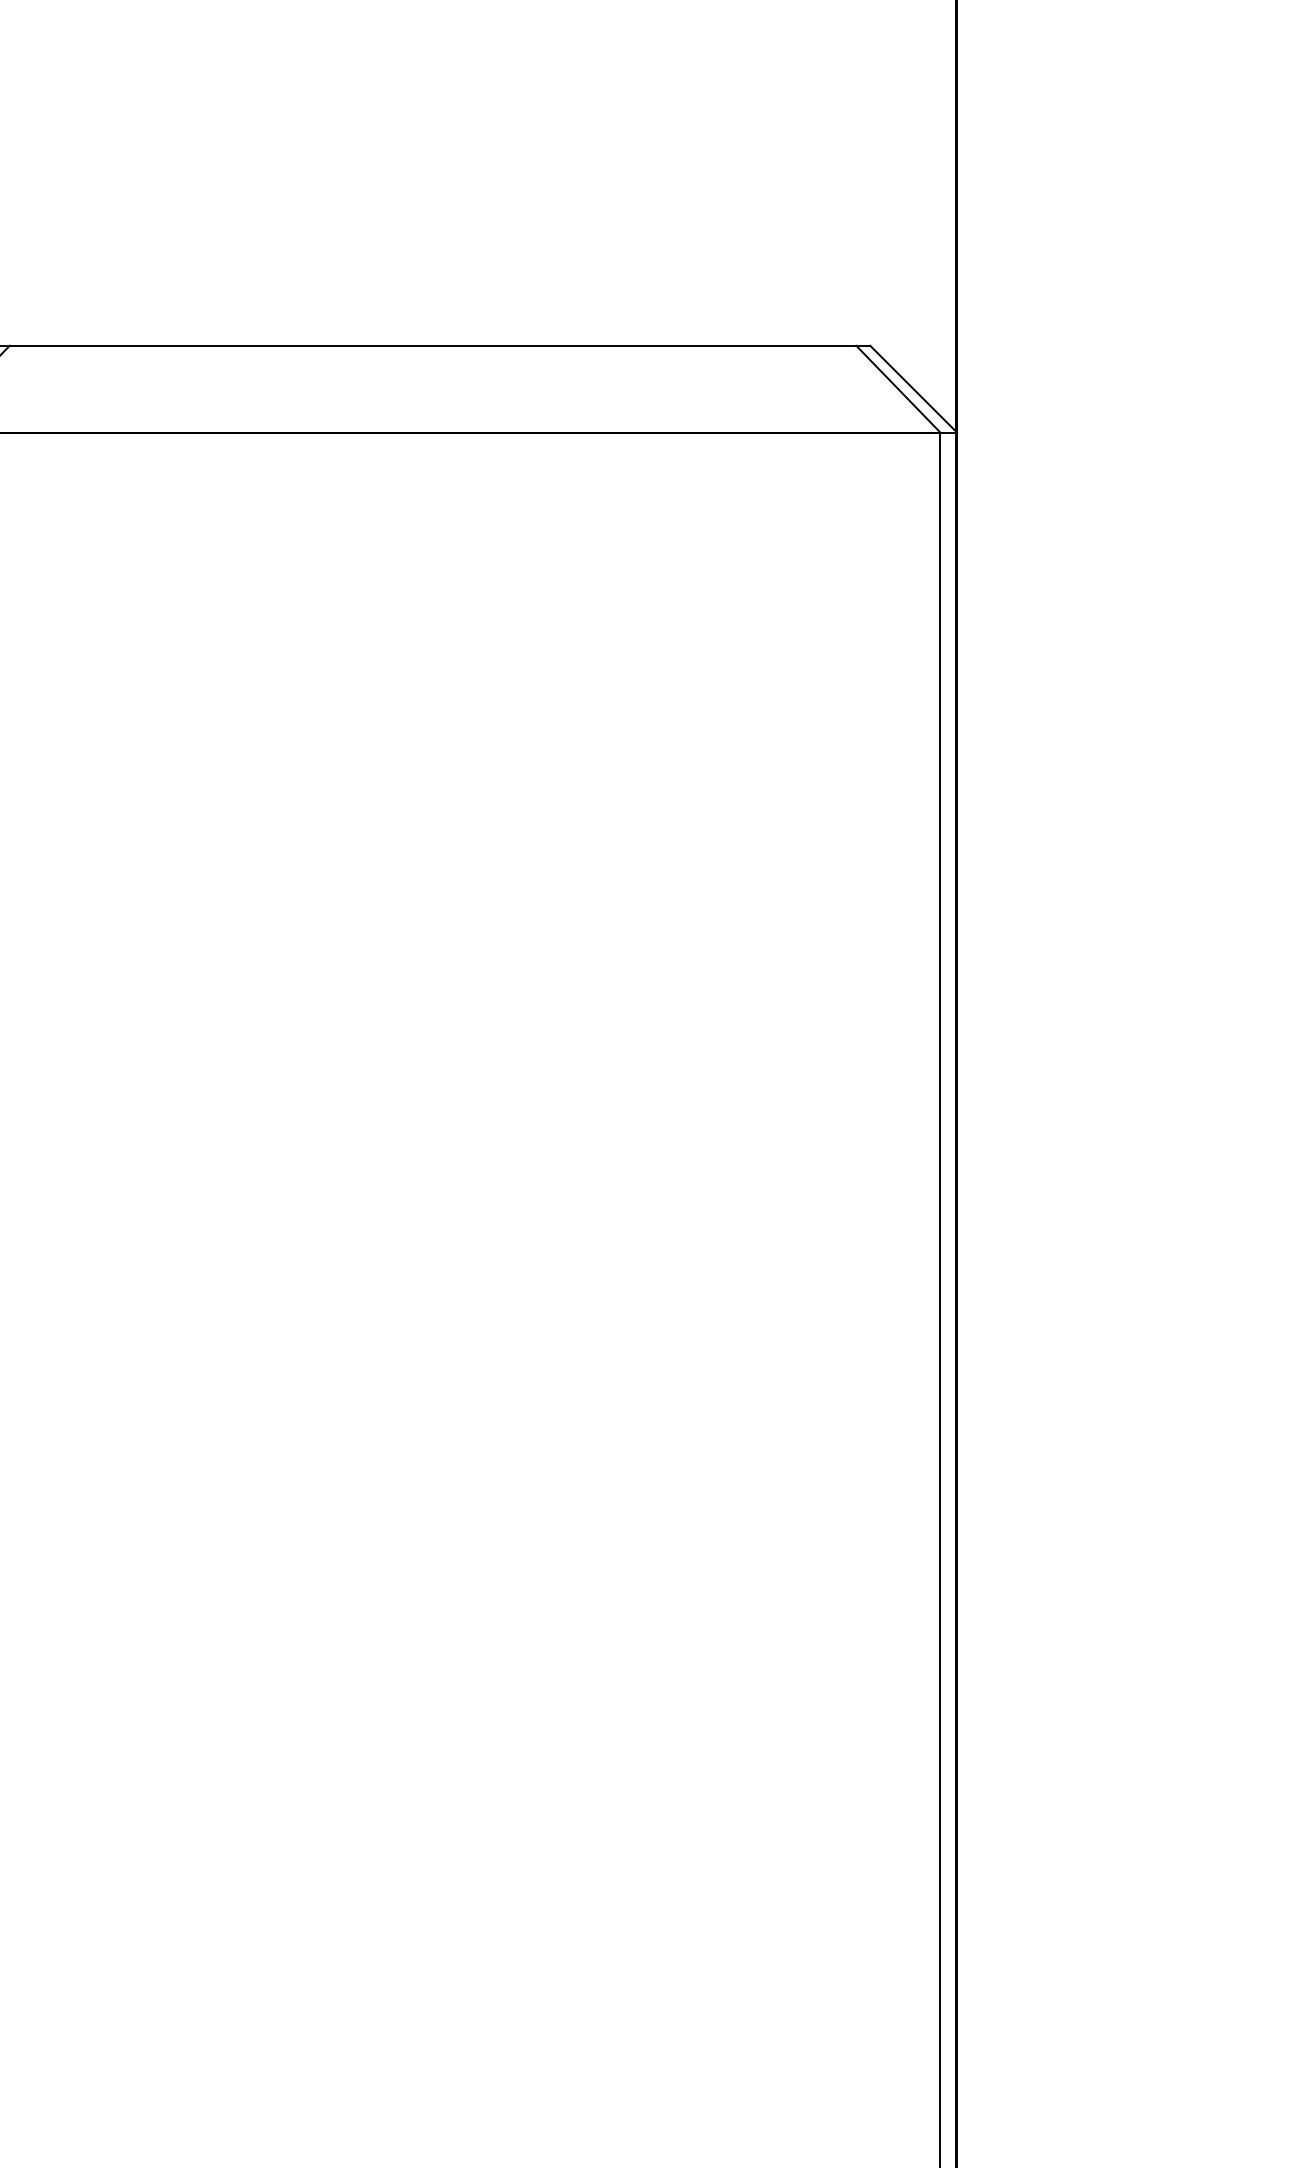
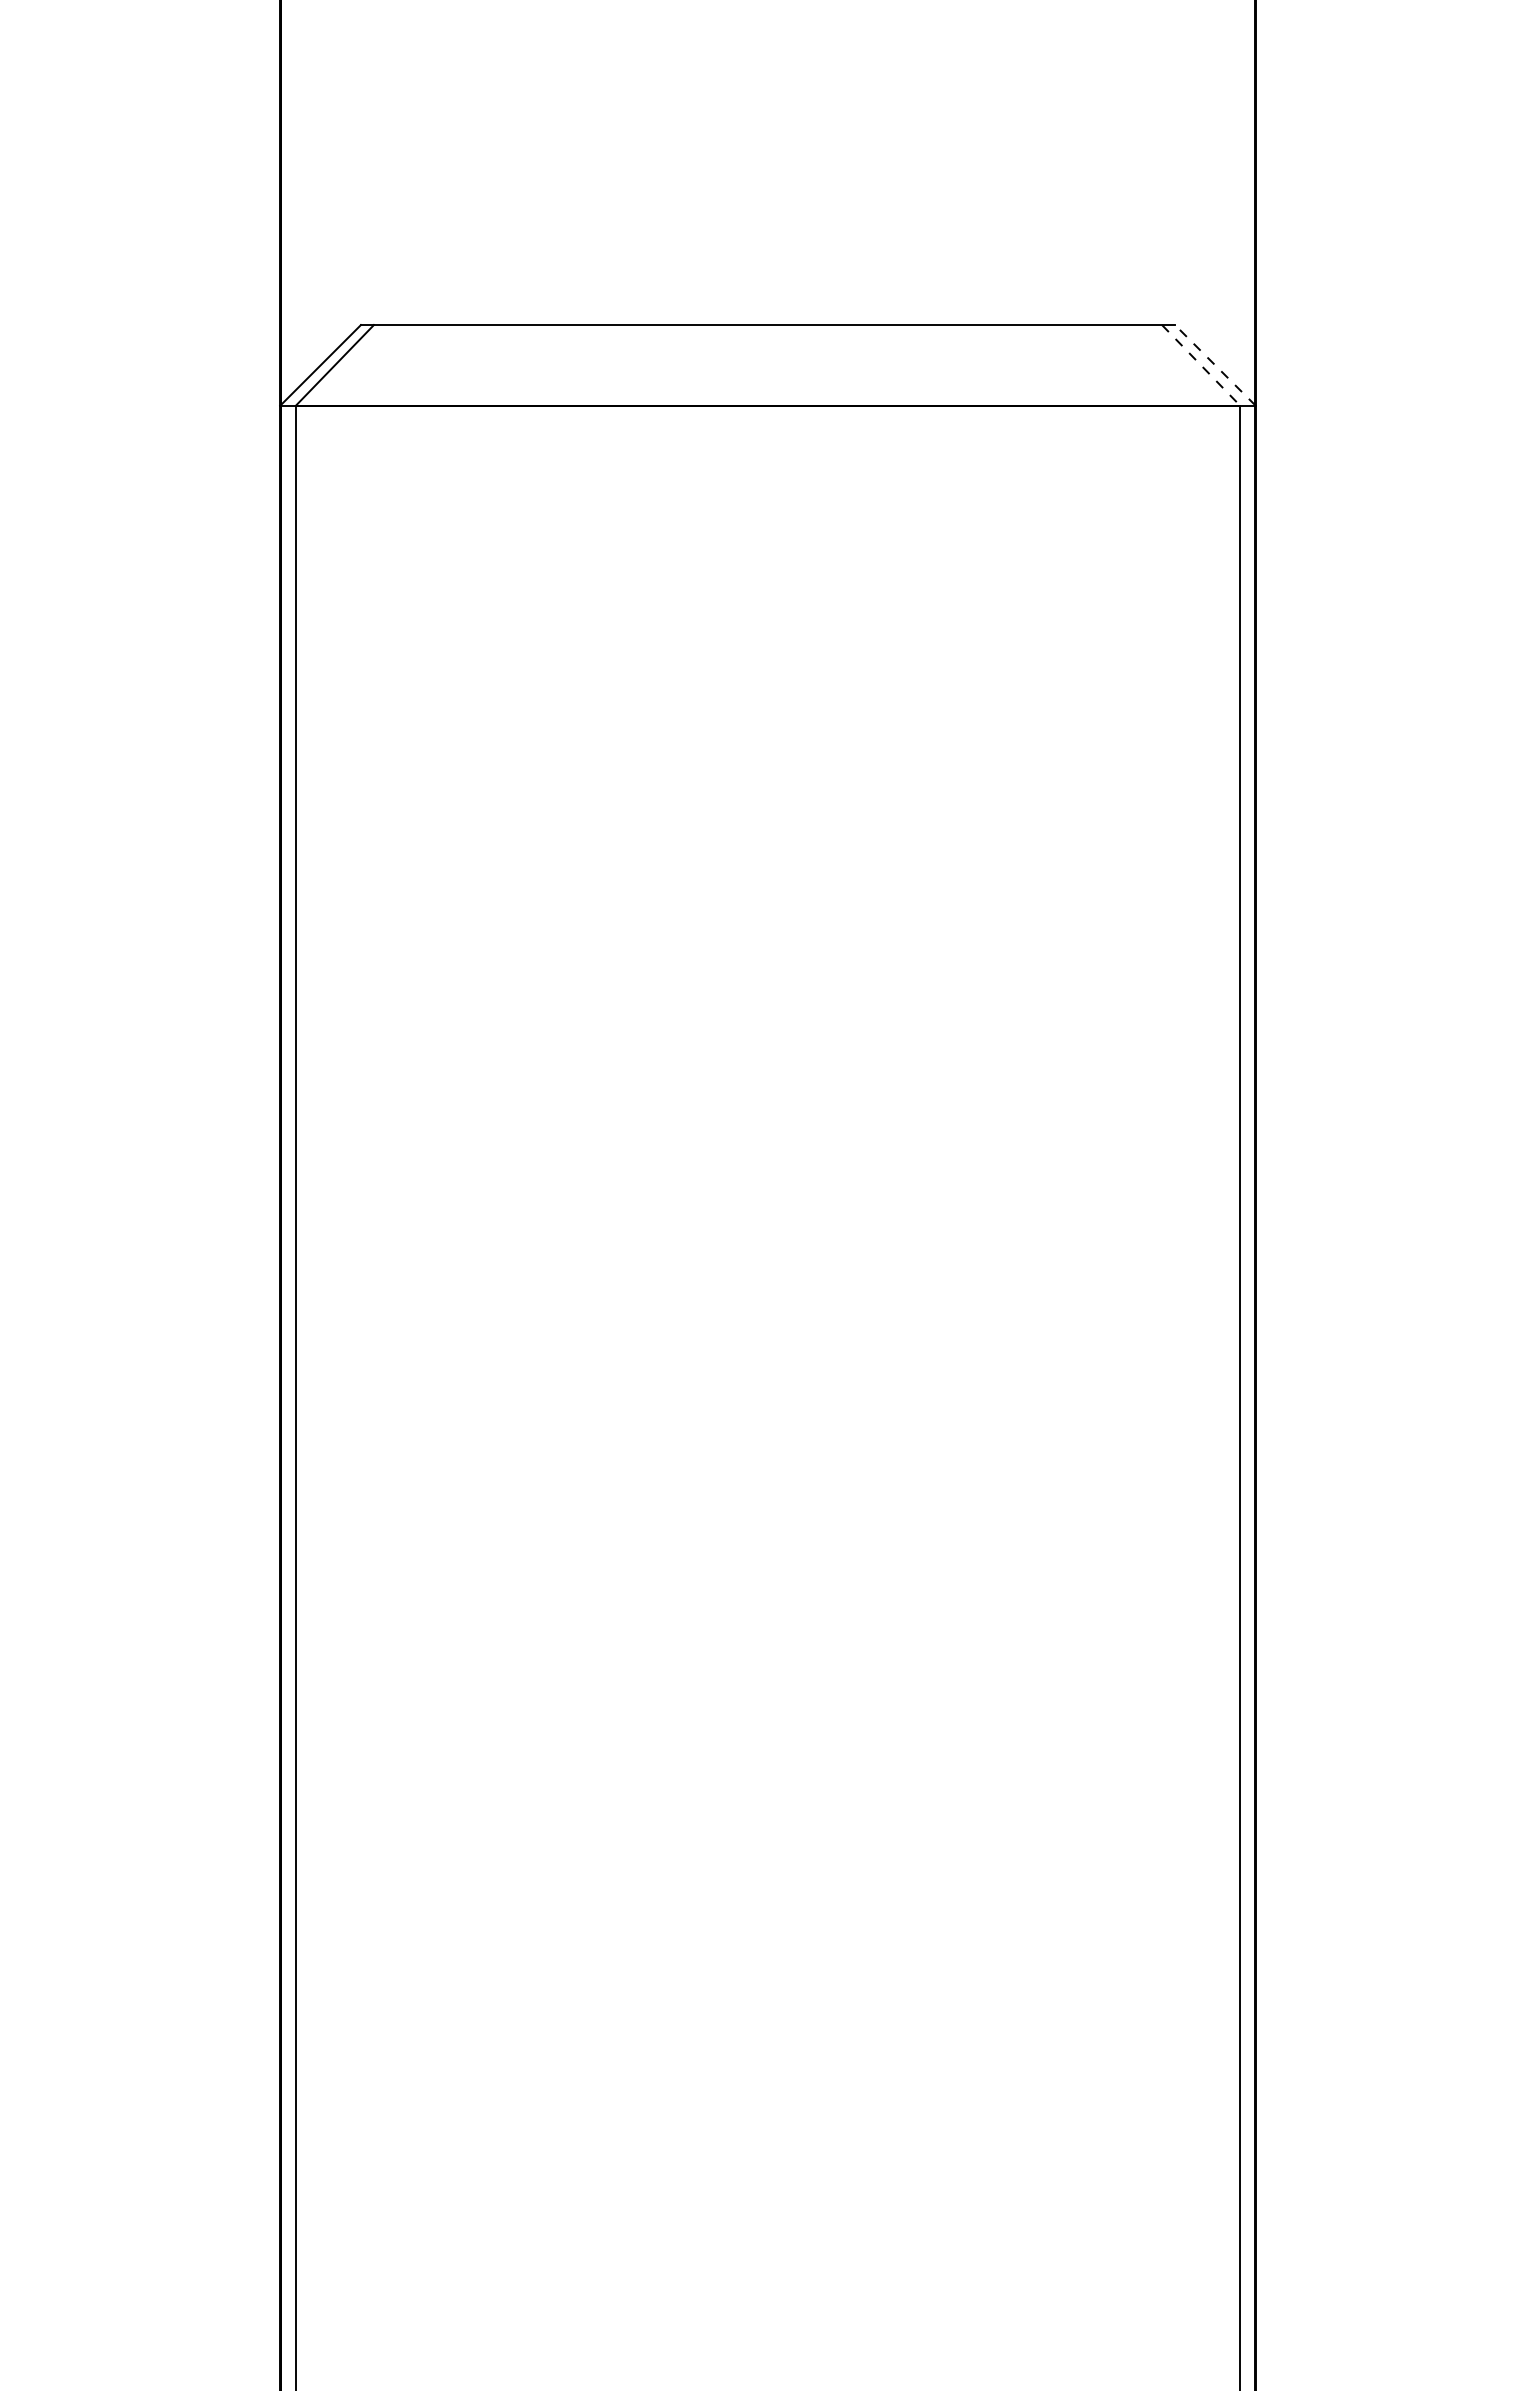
line: (898, 389) -> (1201, 365), solid -> dashed
line: (913, 389) -> (1215, 365), solid -> dashed

